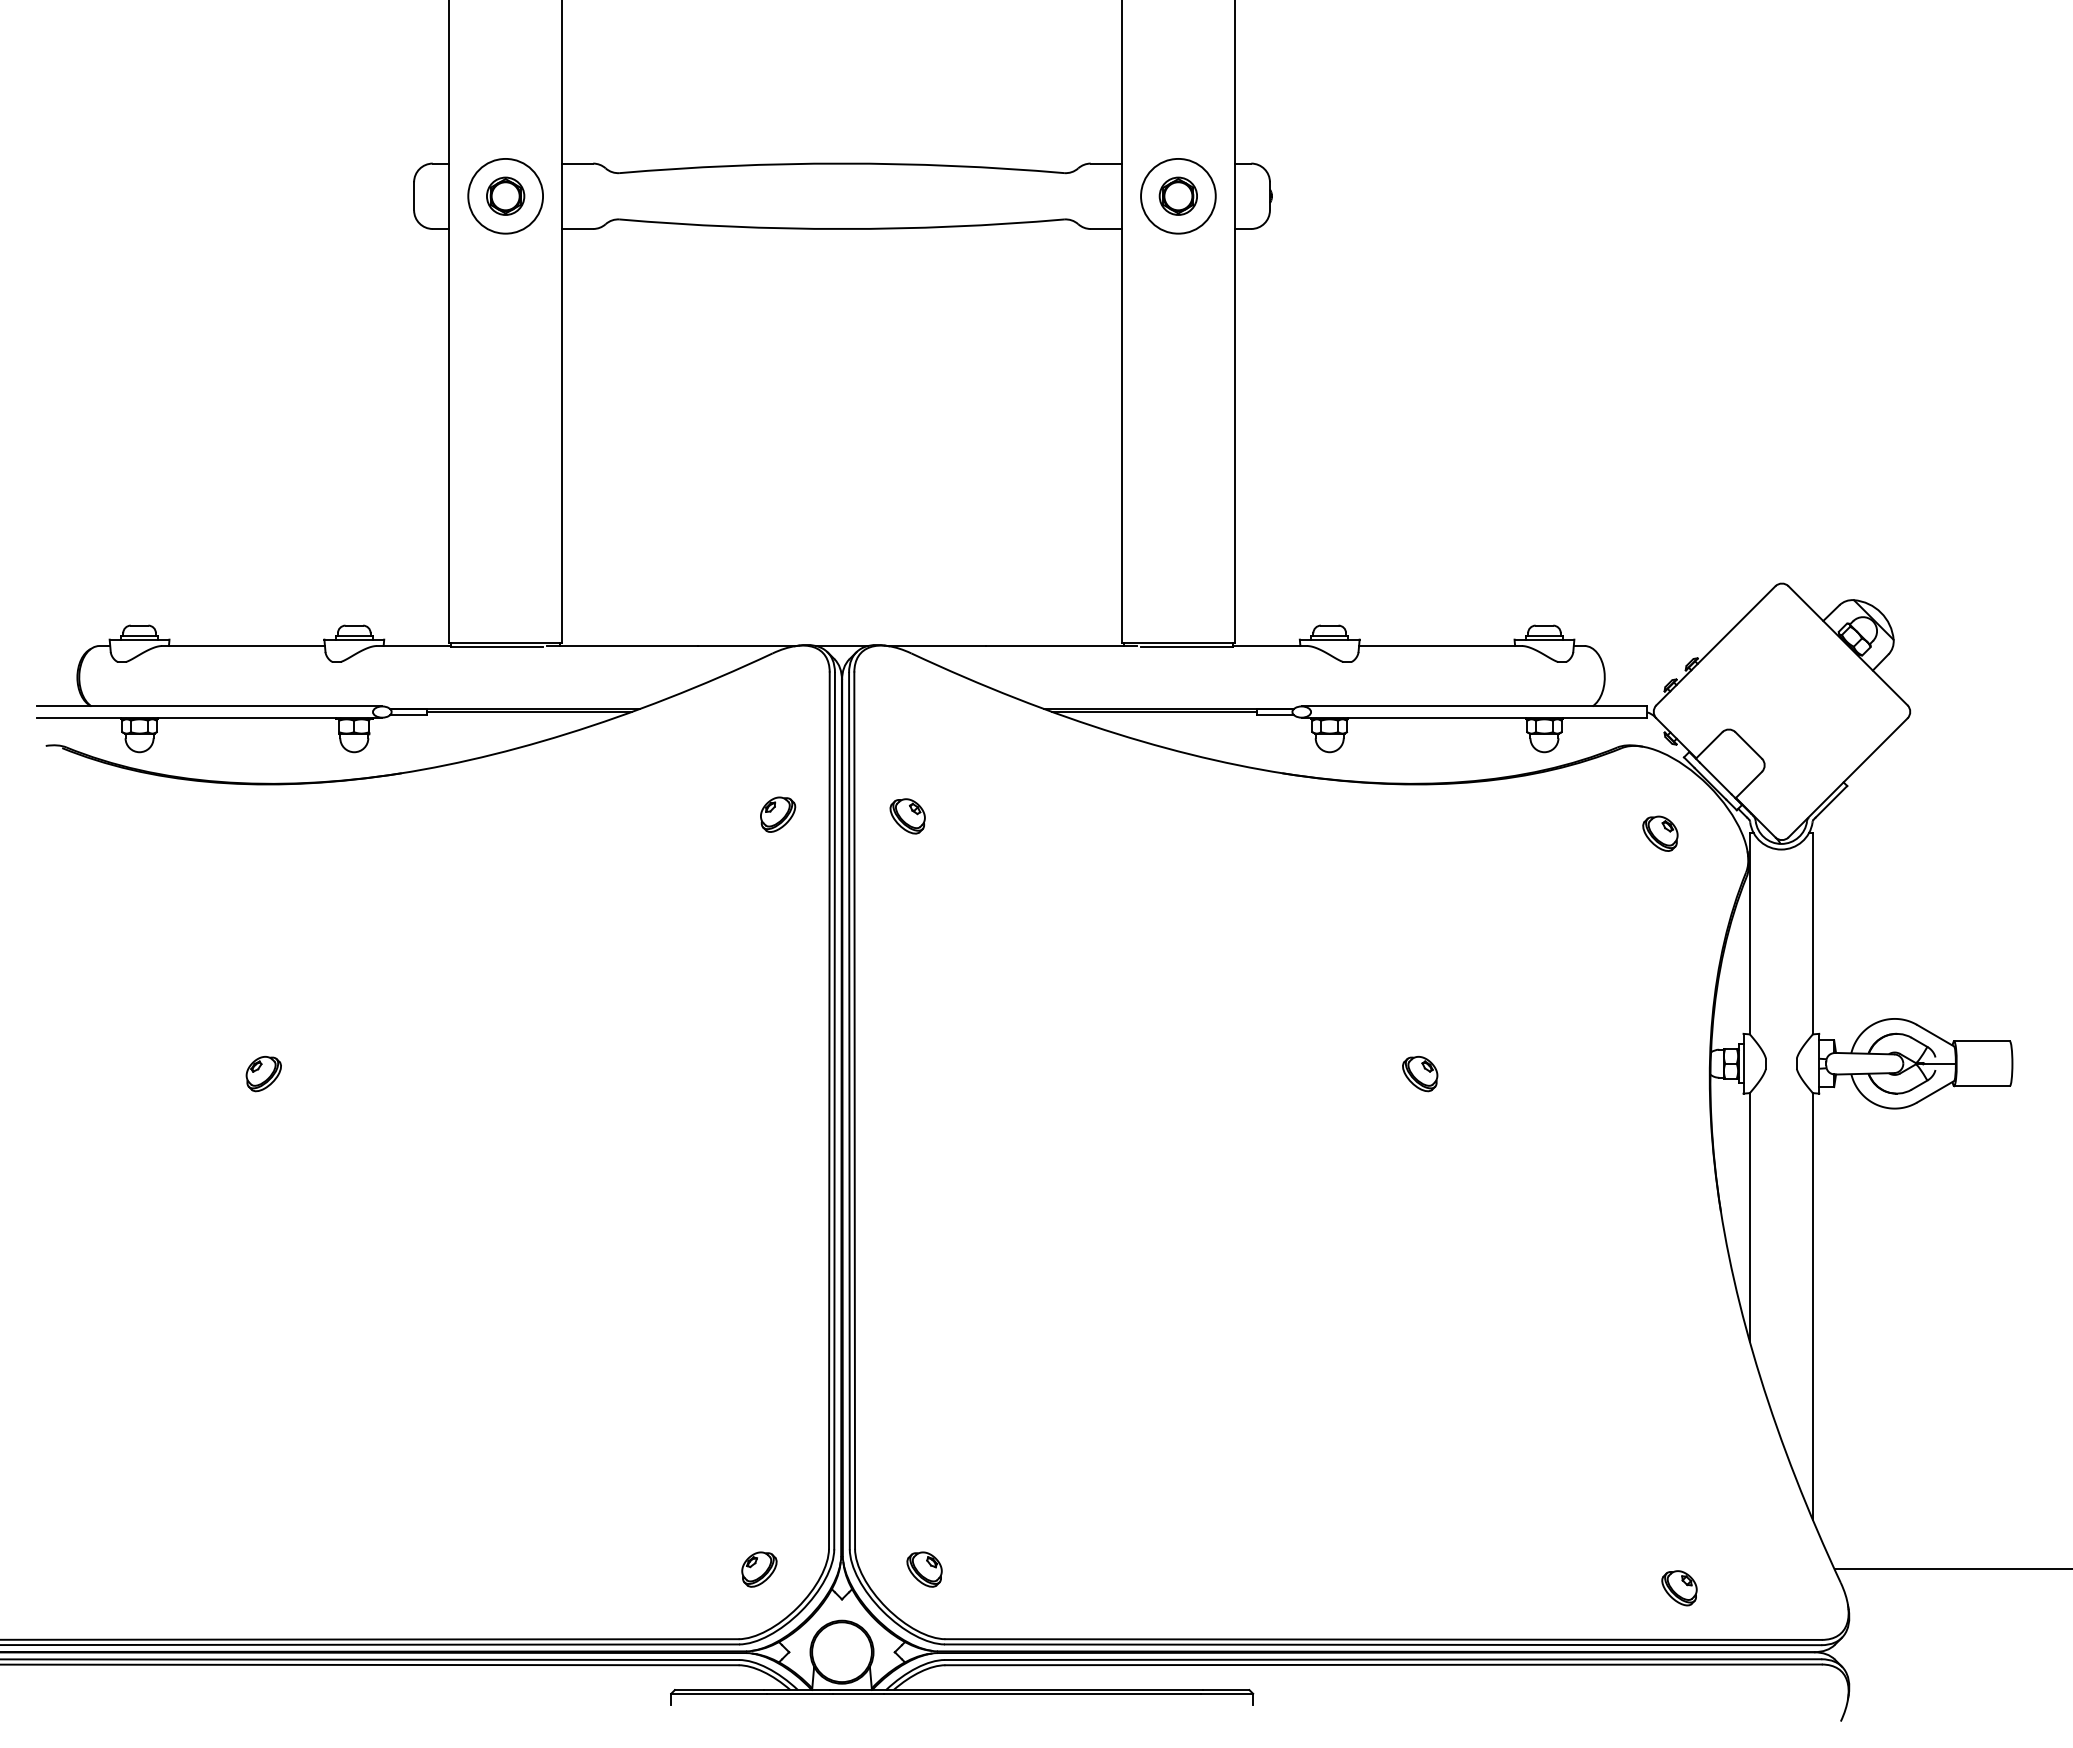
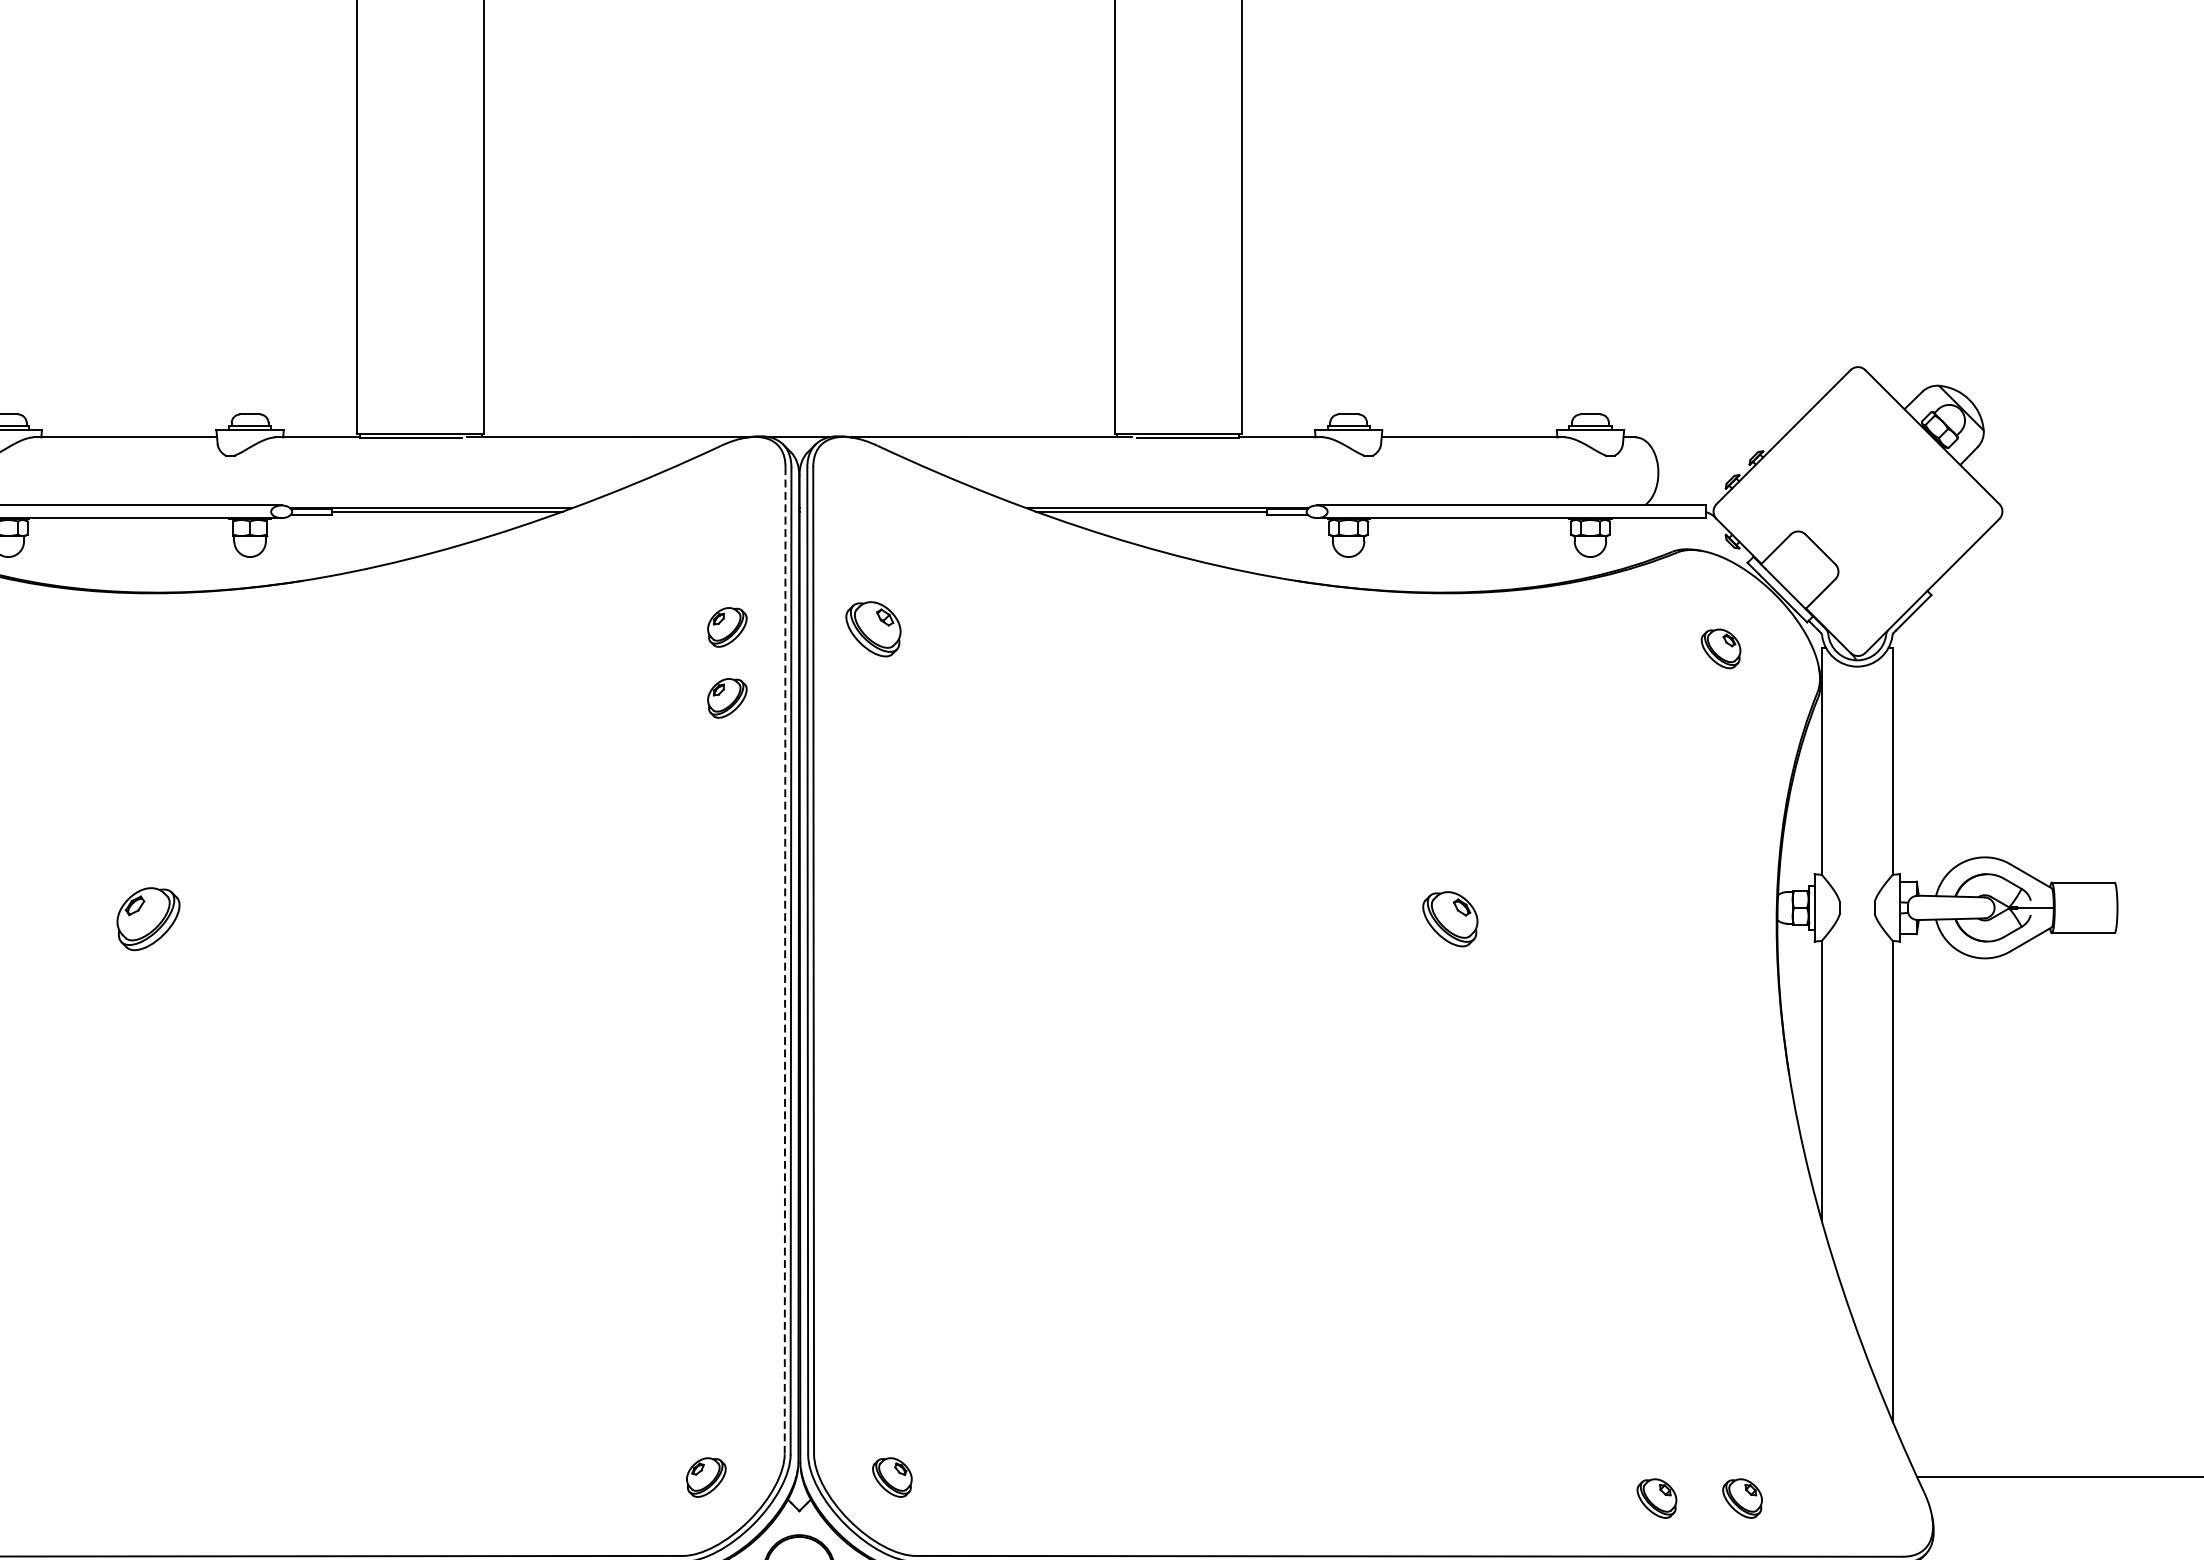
part: (907, 816) -> (873, 629), size x1.4
part: (778, 877) -> (727, 698), added
part: (263, 1074) -> (147, 919), size x1.6
part: (1420, 1074) -> (1450, 919), size x1.4
line: (829, 1111) -> (785, 961), solid -> dashed
part: (1603, 1588) -> (1656, 1498), added

